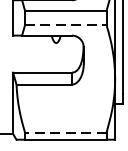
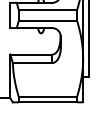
line: (66, 24) -> (48, 20), dashed -> solid
line: (65, 132) -> (47, 97), dashed -> solid

